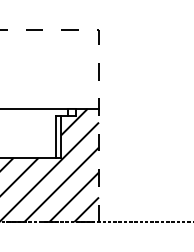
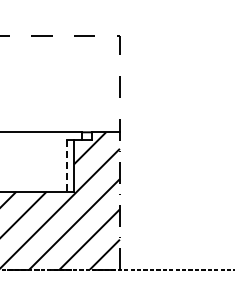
line: (55, 137) -> (67, 166), solid -> dashed

